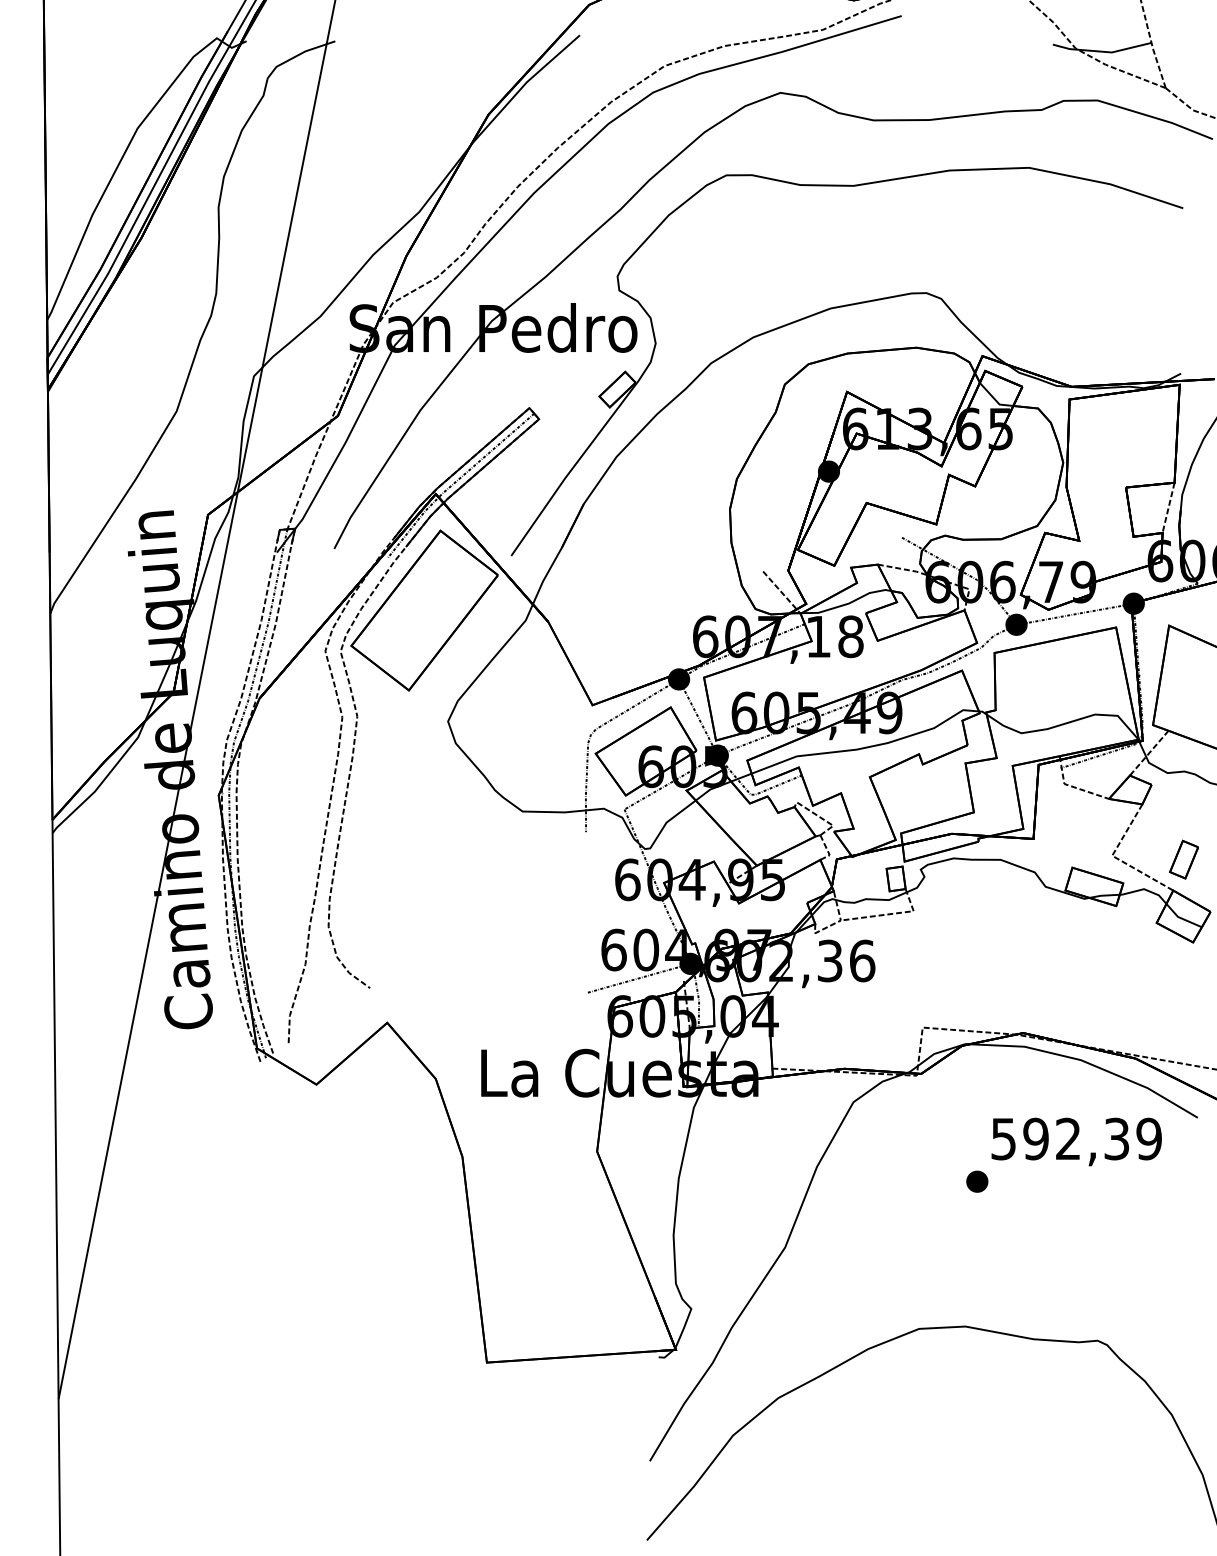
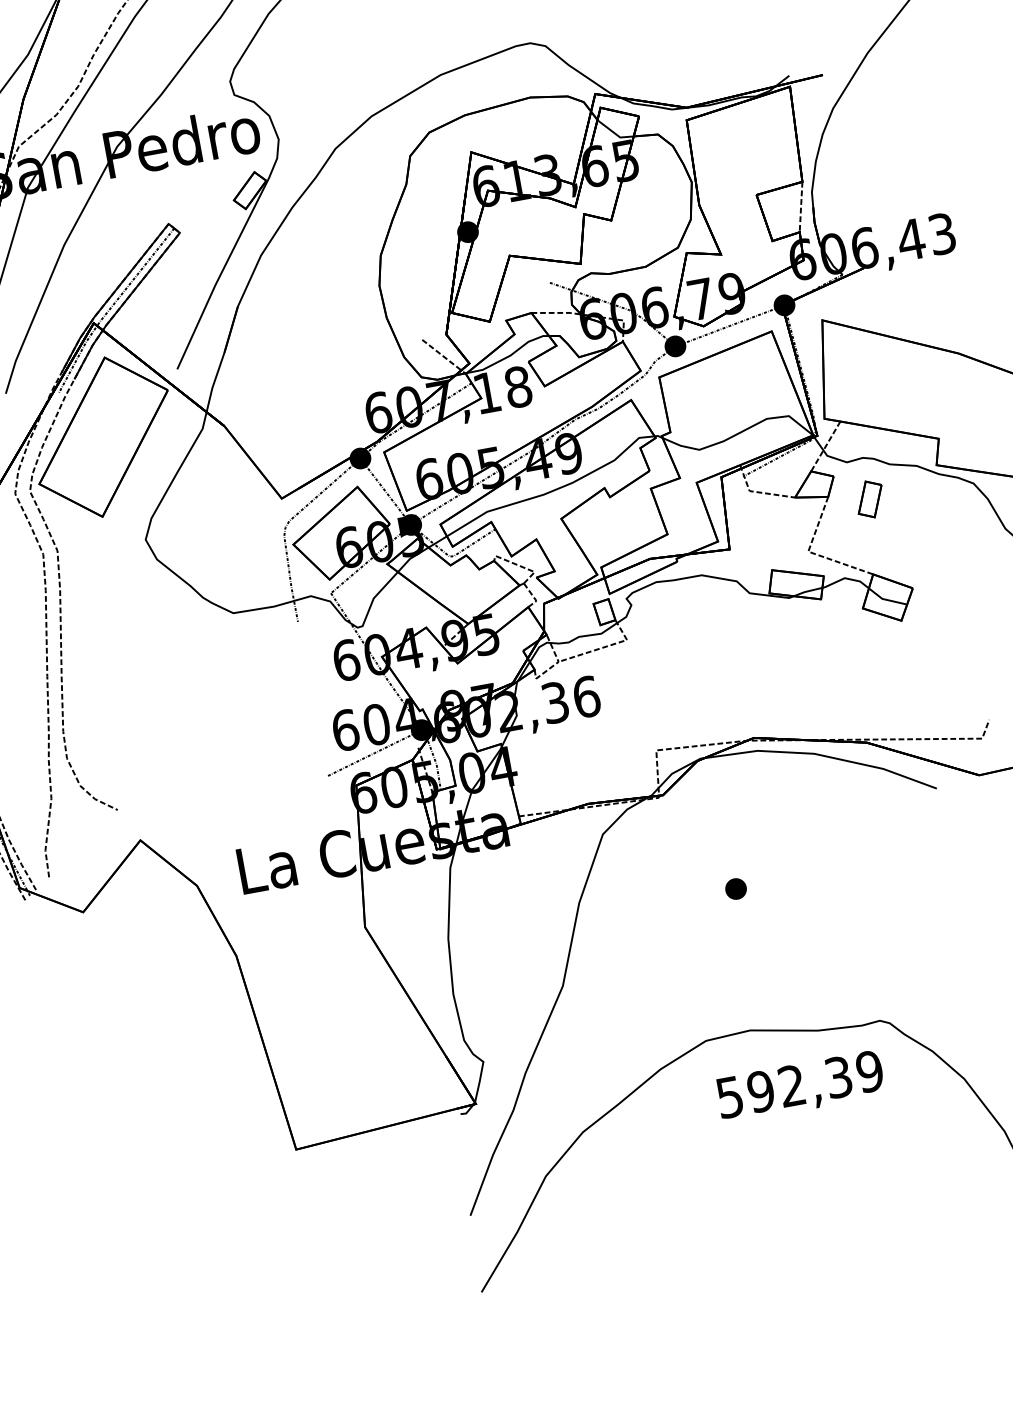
part: (1183, 859) -> (869, 499), moved
text: (1076, 1141) -> (800, 1086), moved

